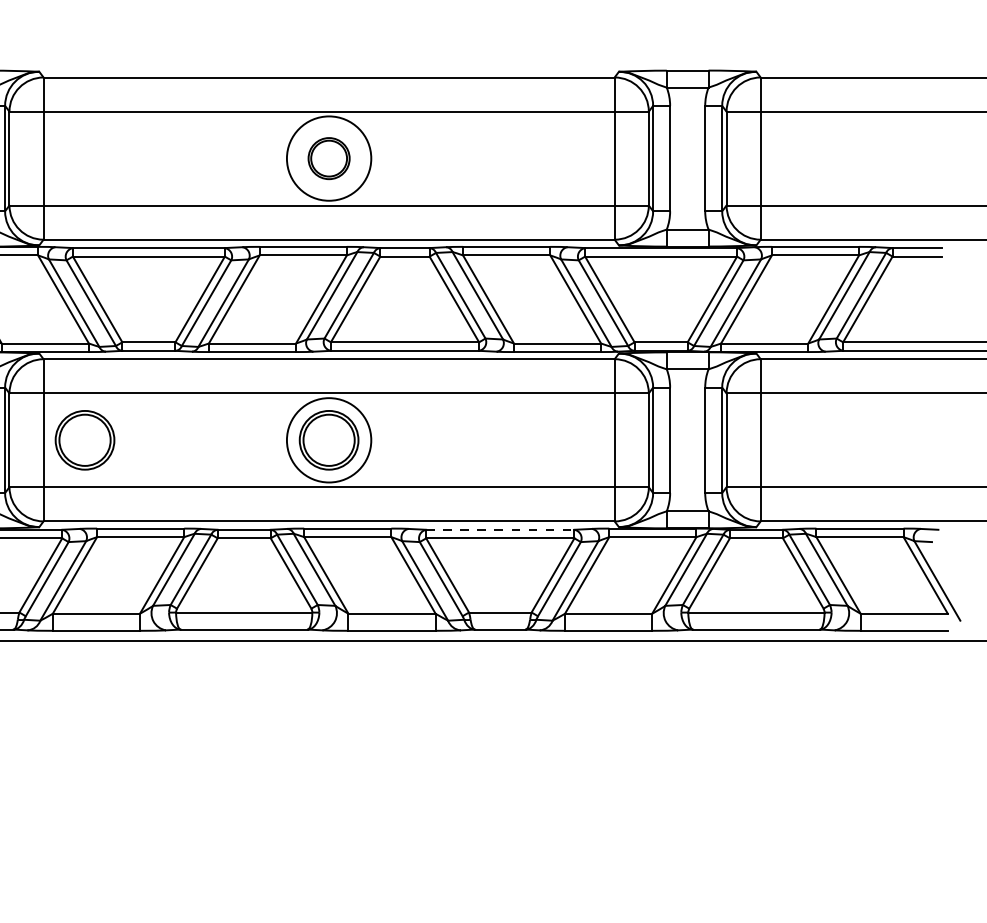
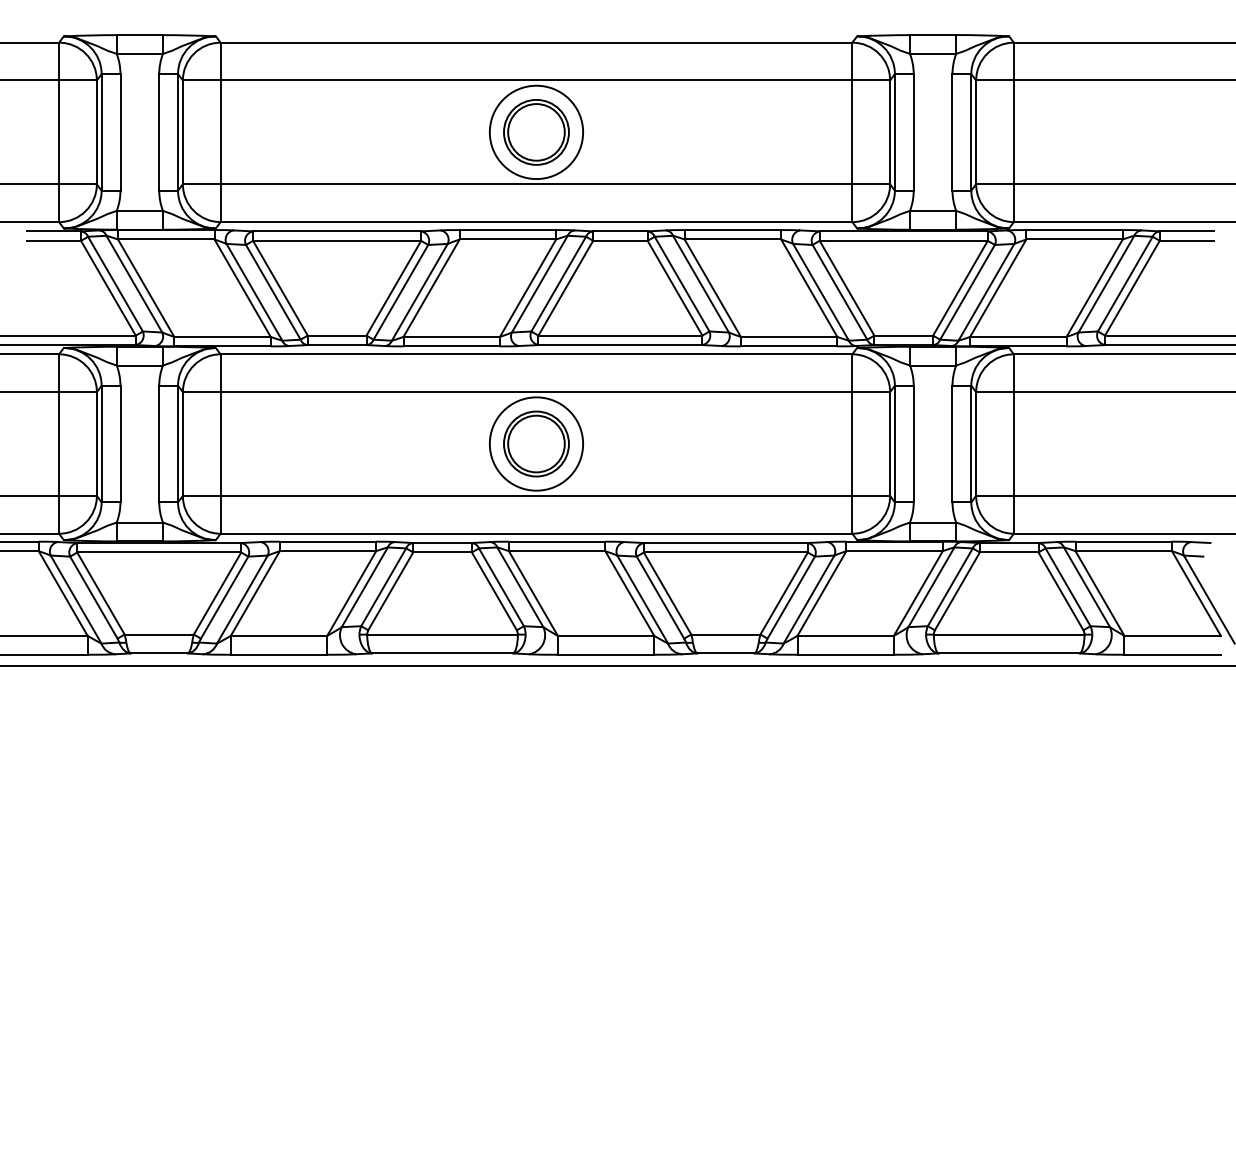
part: (329, 158) -> (536, 132), size x1.43
part: (85, 439) -> (266, 443), removed
line: (500, 530) -> (726, 543), dashed -> solid

